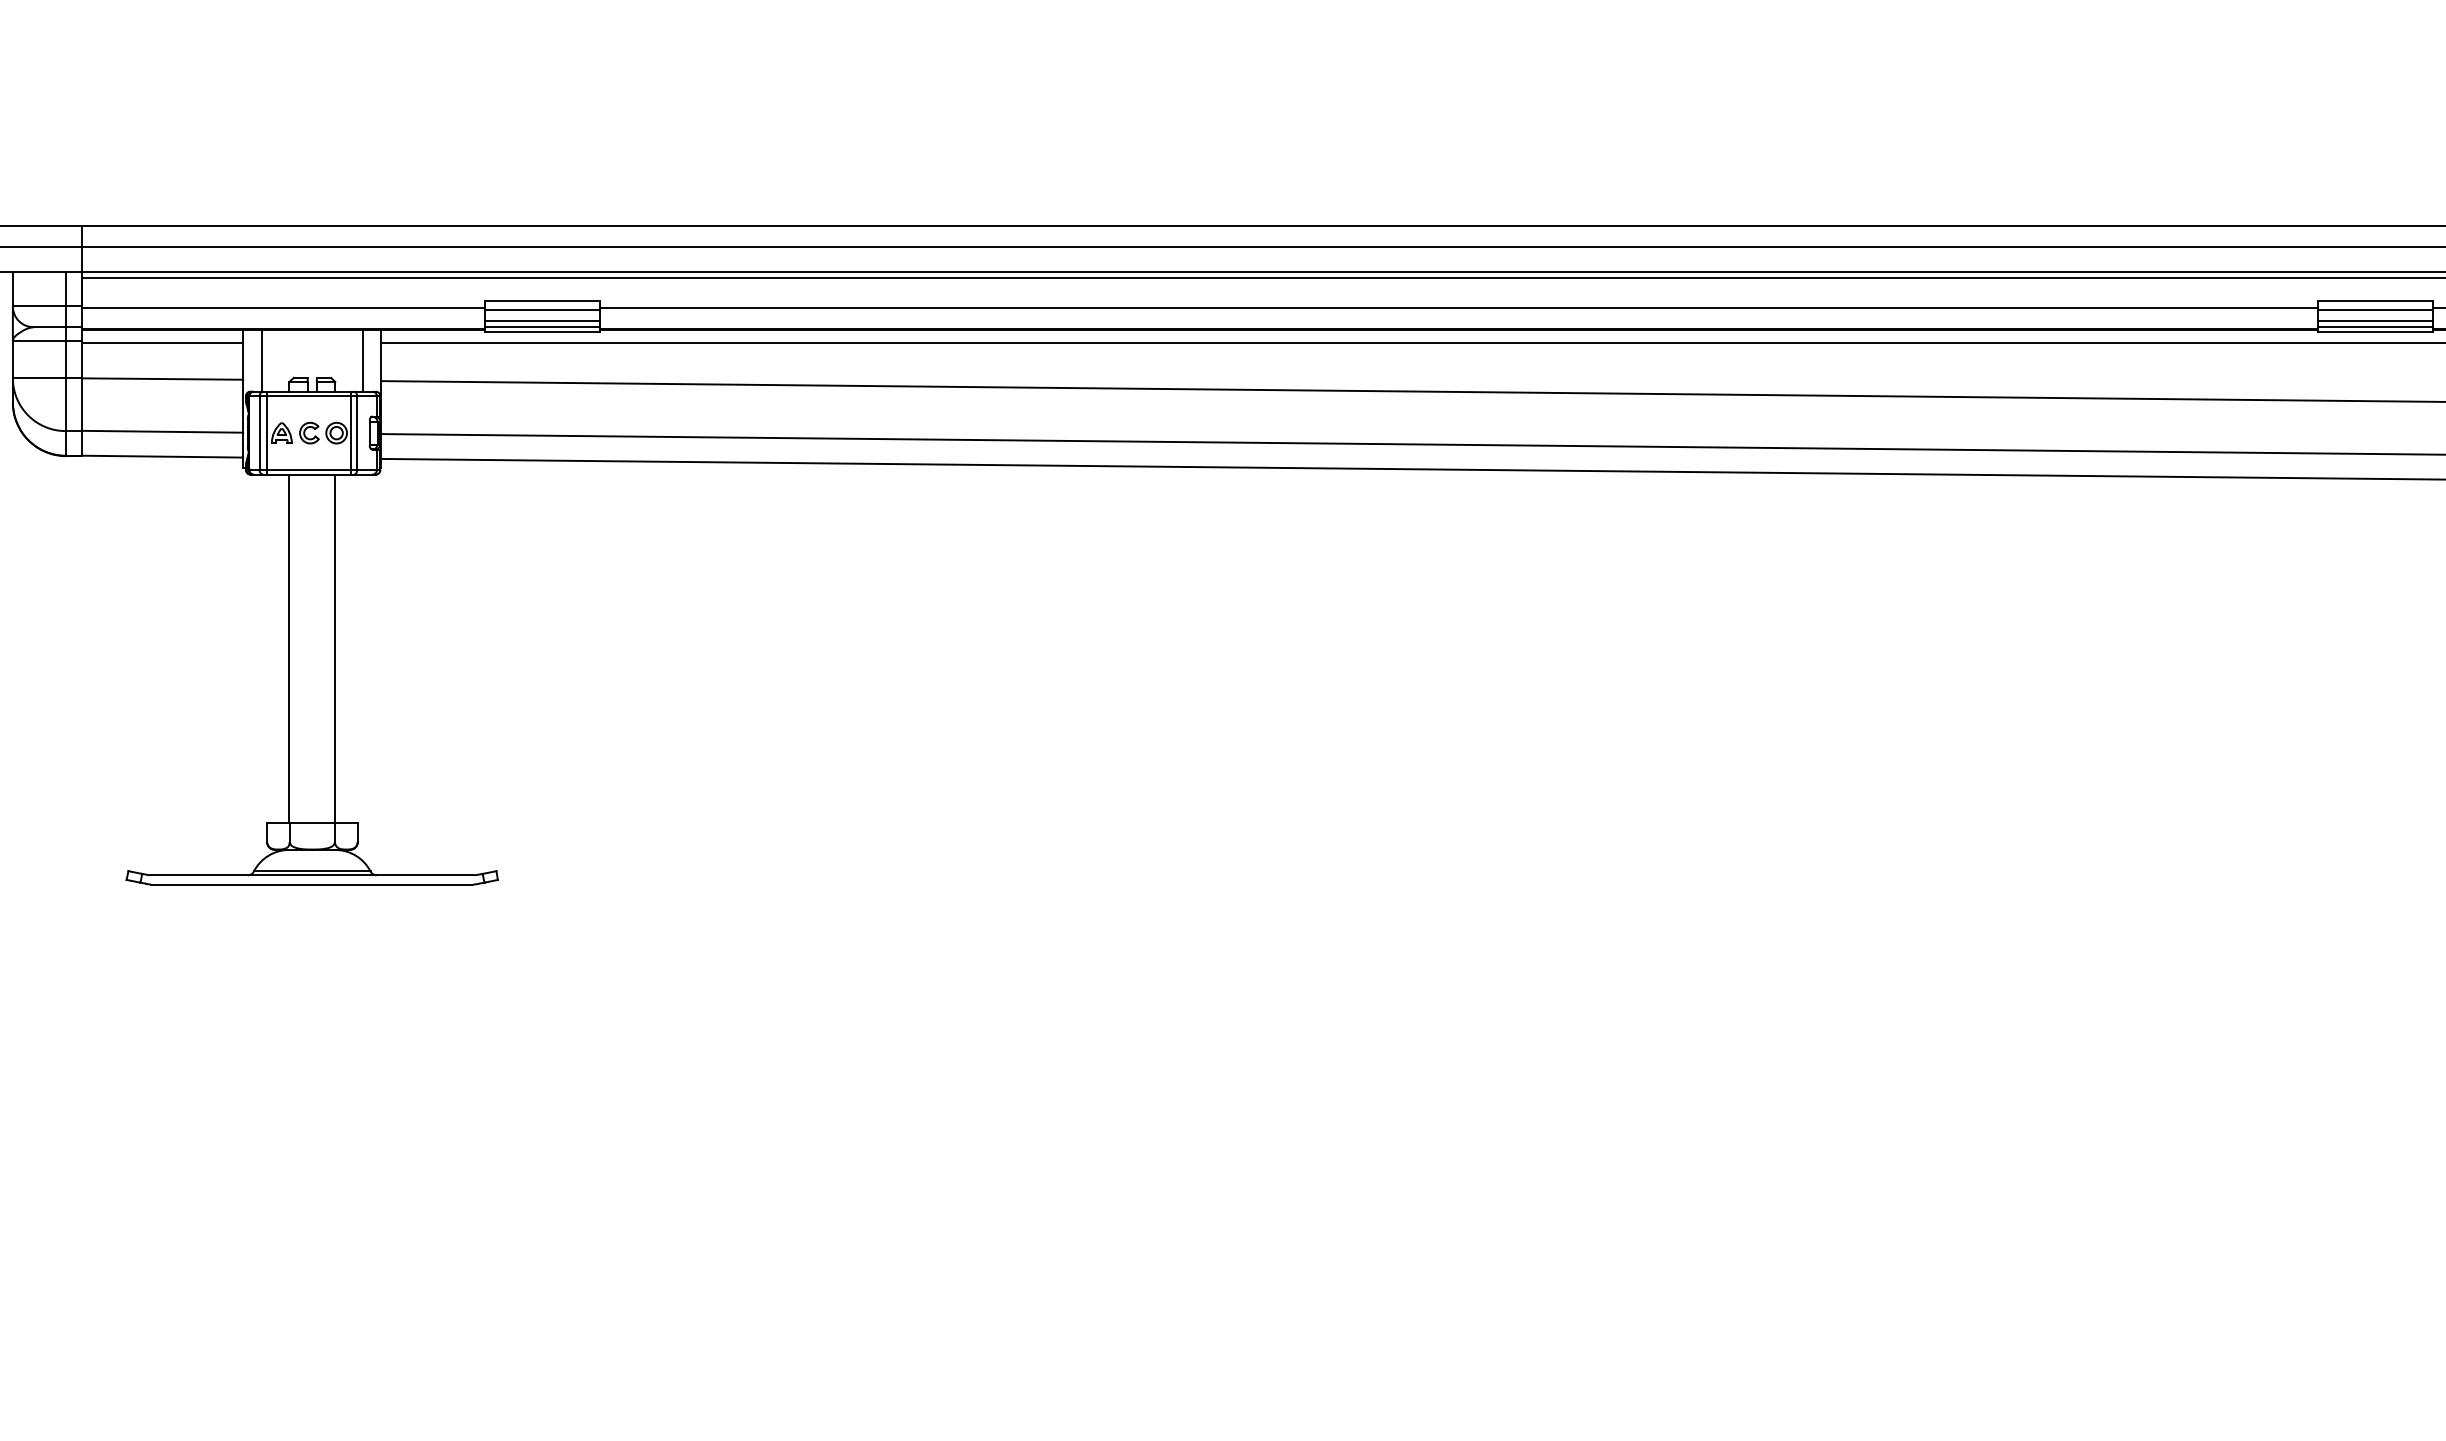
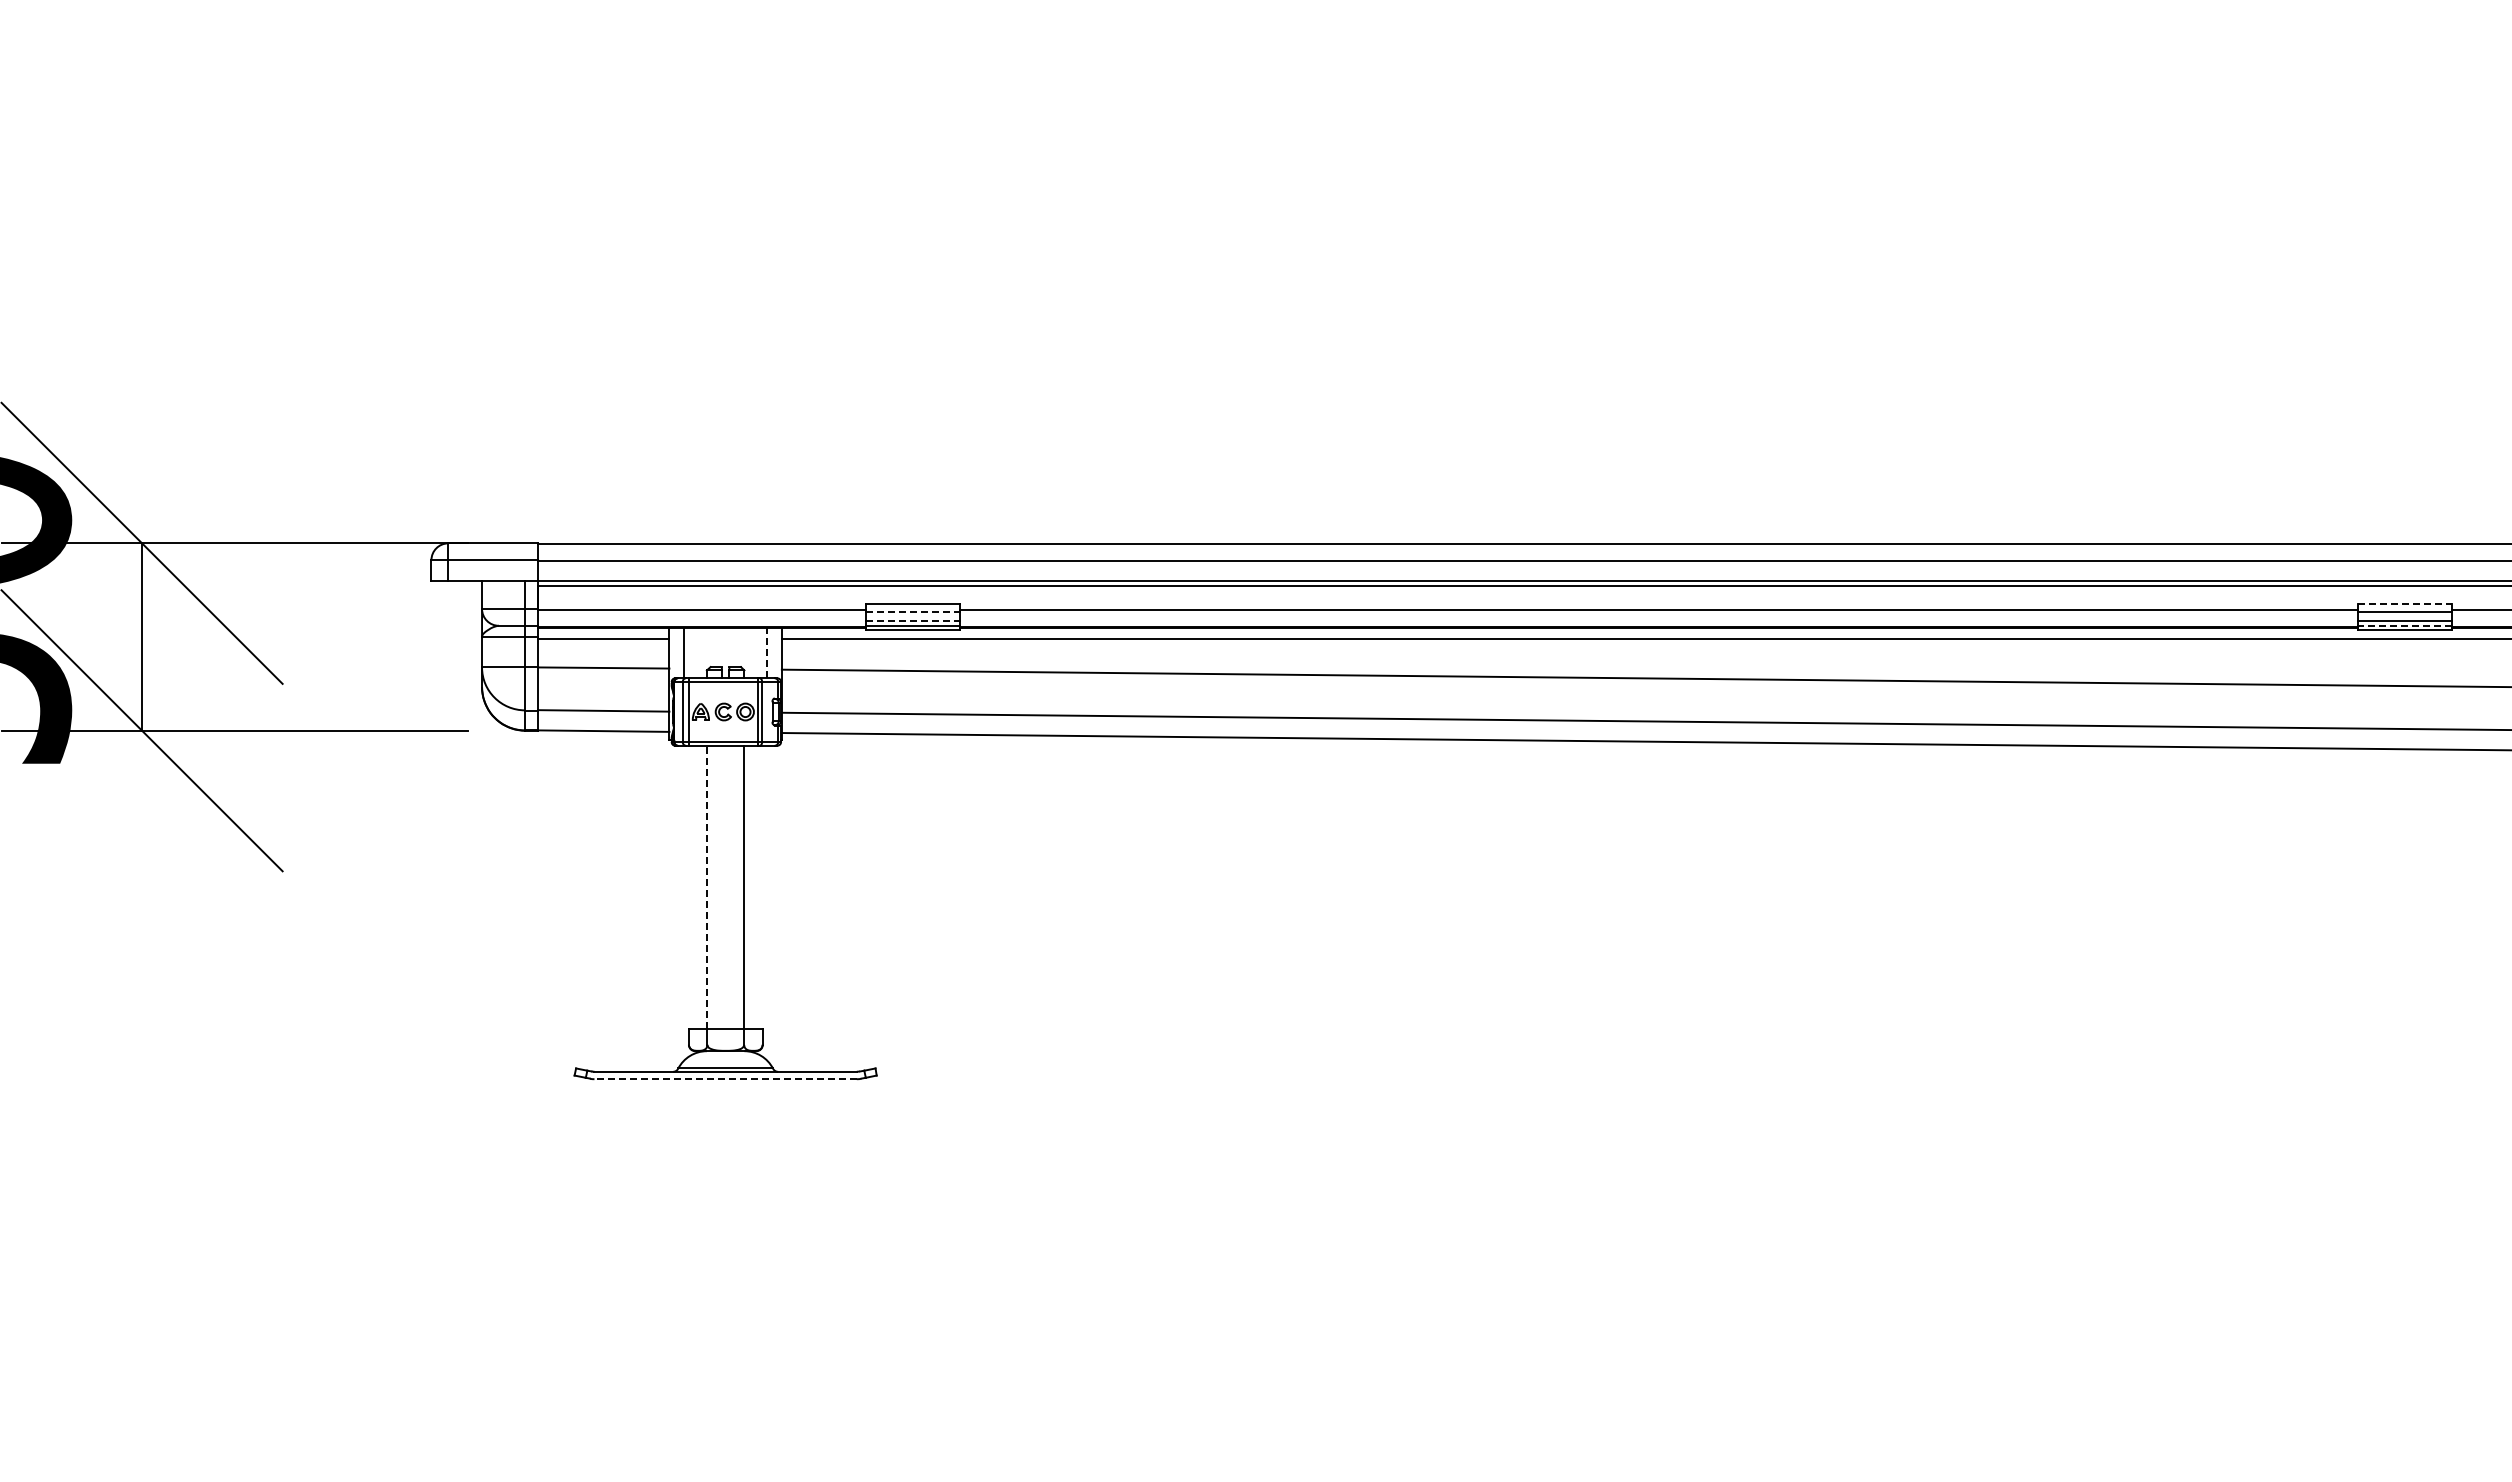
line: (2375, 301) -> (2404, 604), solid -> dashed
line: (543, 309) -> (913, 611), solid -> dashed
line: (543, 320) -> (913, 620), solid -> dashed
line: (2375, 326) -> (2404, 625), solid -> dashed
line: (362, 360) -> (766, 652), solid -> dashed
line: (288, 648) -> (706, 887), solid -> dashed
line: (312, 884) -> (725, 1079), solid -> dashed

